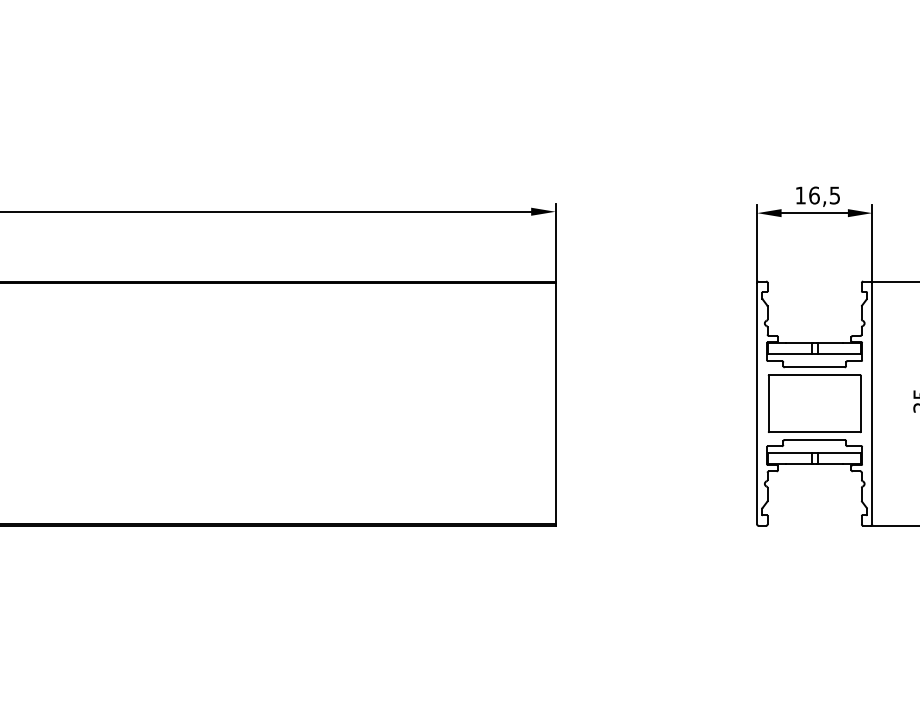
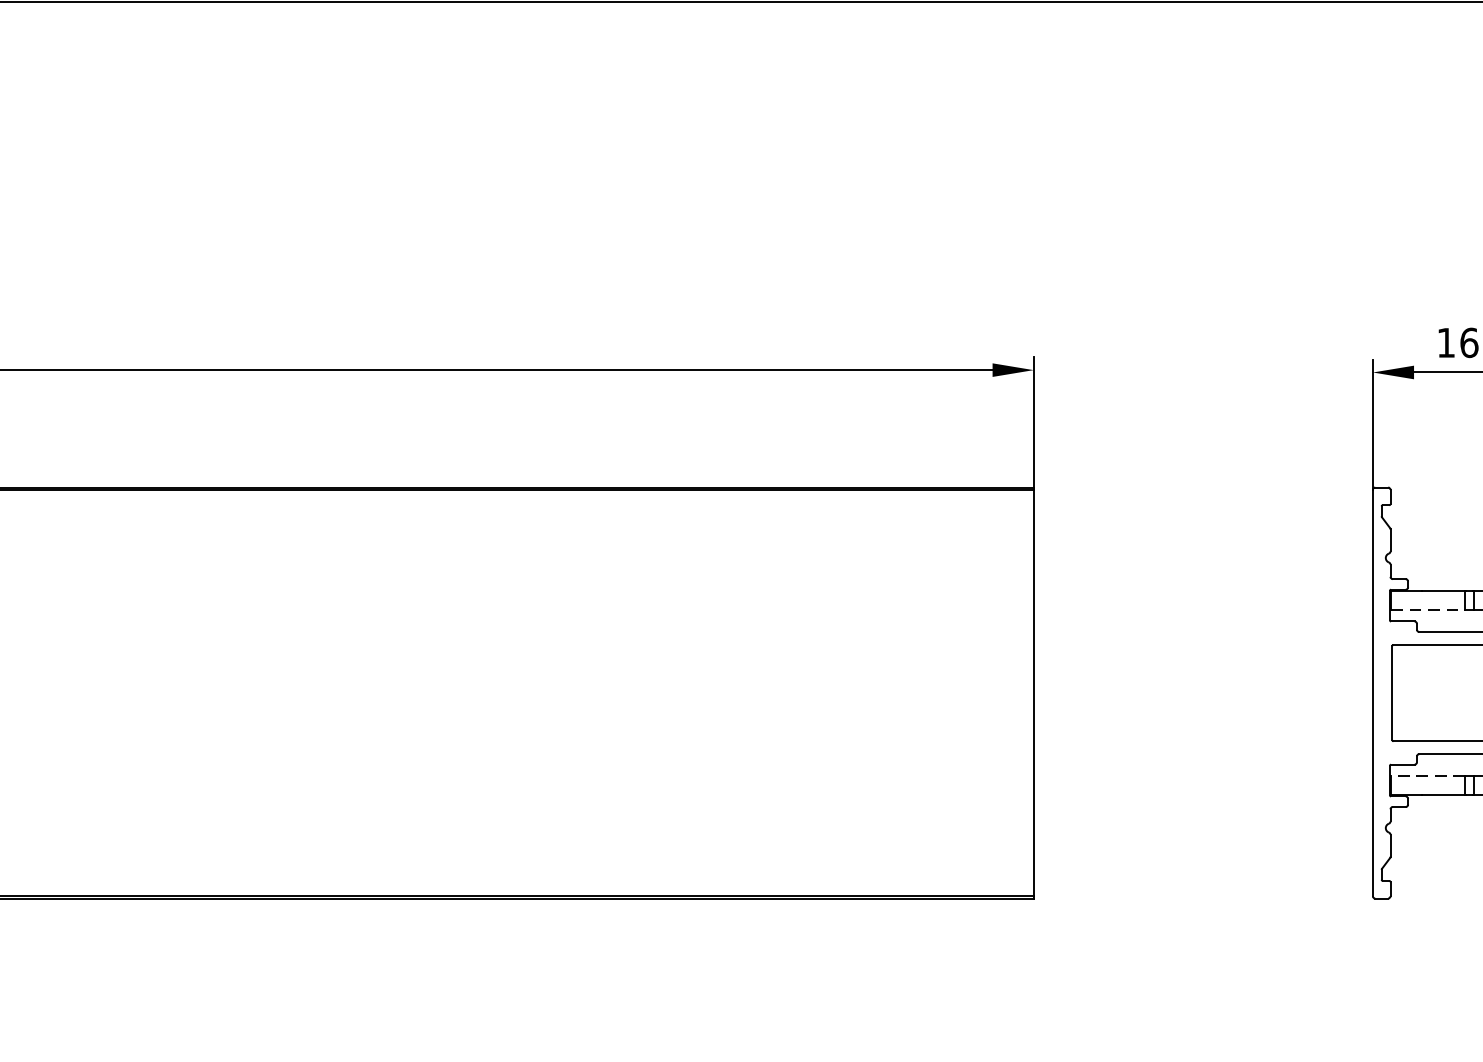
line: (789, 354) -> (1427, 610), solid -> dashed
line: (789, 453) -> (1427, 776), solid -> dashed

